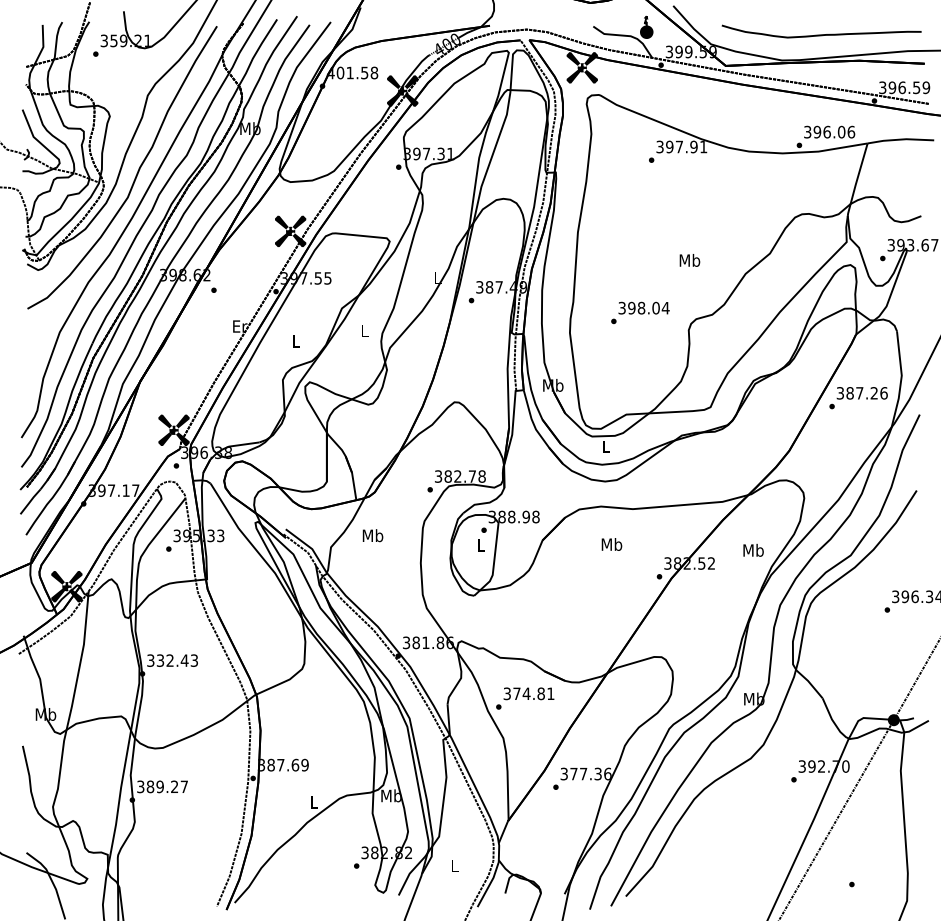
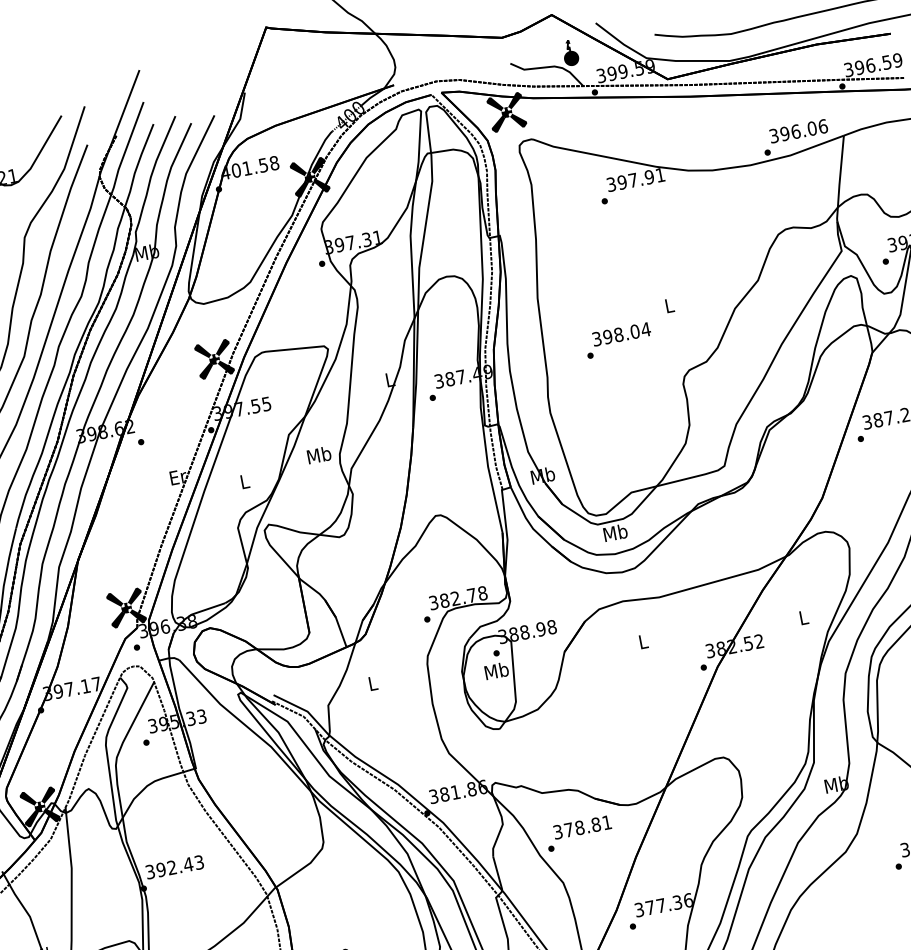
text: (689, 260) -> (669, 305), Mb -> L
text: (640, 312) -> (618, 339), moved
text: (364, 330) -> (319, 454), L -> Mb
text: (606, 446) -> (616, 532), L -> Mb
text: (372, 535) -> (372, 683), Mb -> L
text: (611, 544) -> (642, 641), Mb -> L
text: (481, 545) -> (496, 670), L -> Mb
text: (753, 549) -> (803, 616), Mb -> L
text: (160, 660) -> (161, 869), 332.43 -> 392.43
text: (526, 693) -> (579, 827), 374.81 -> 378.81

